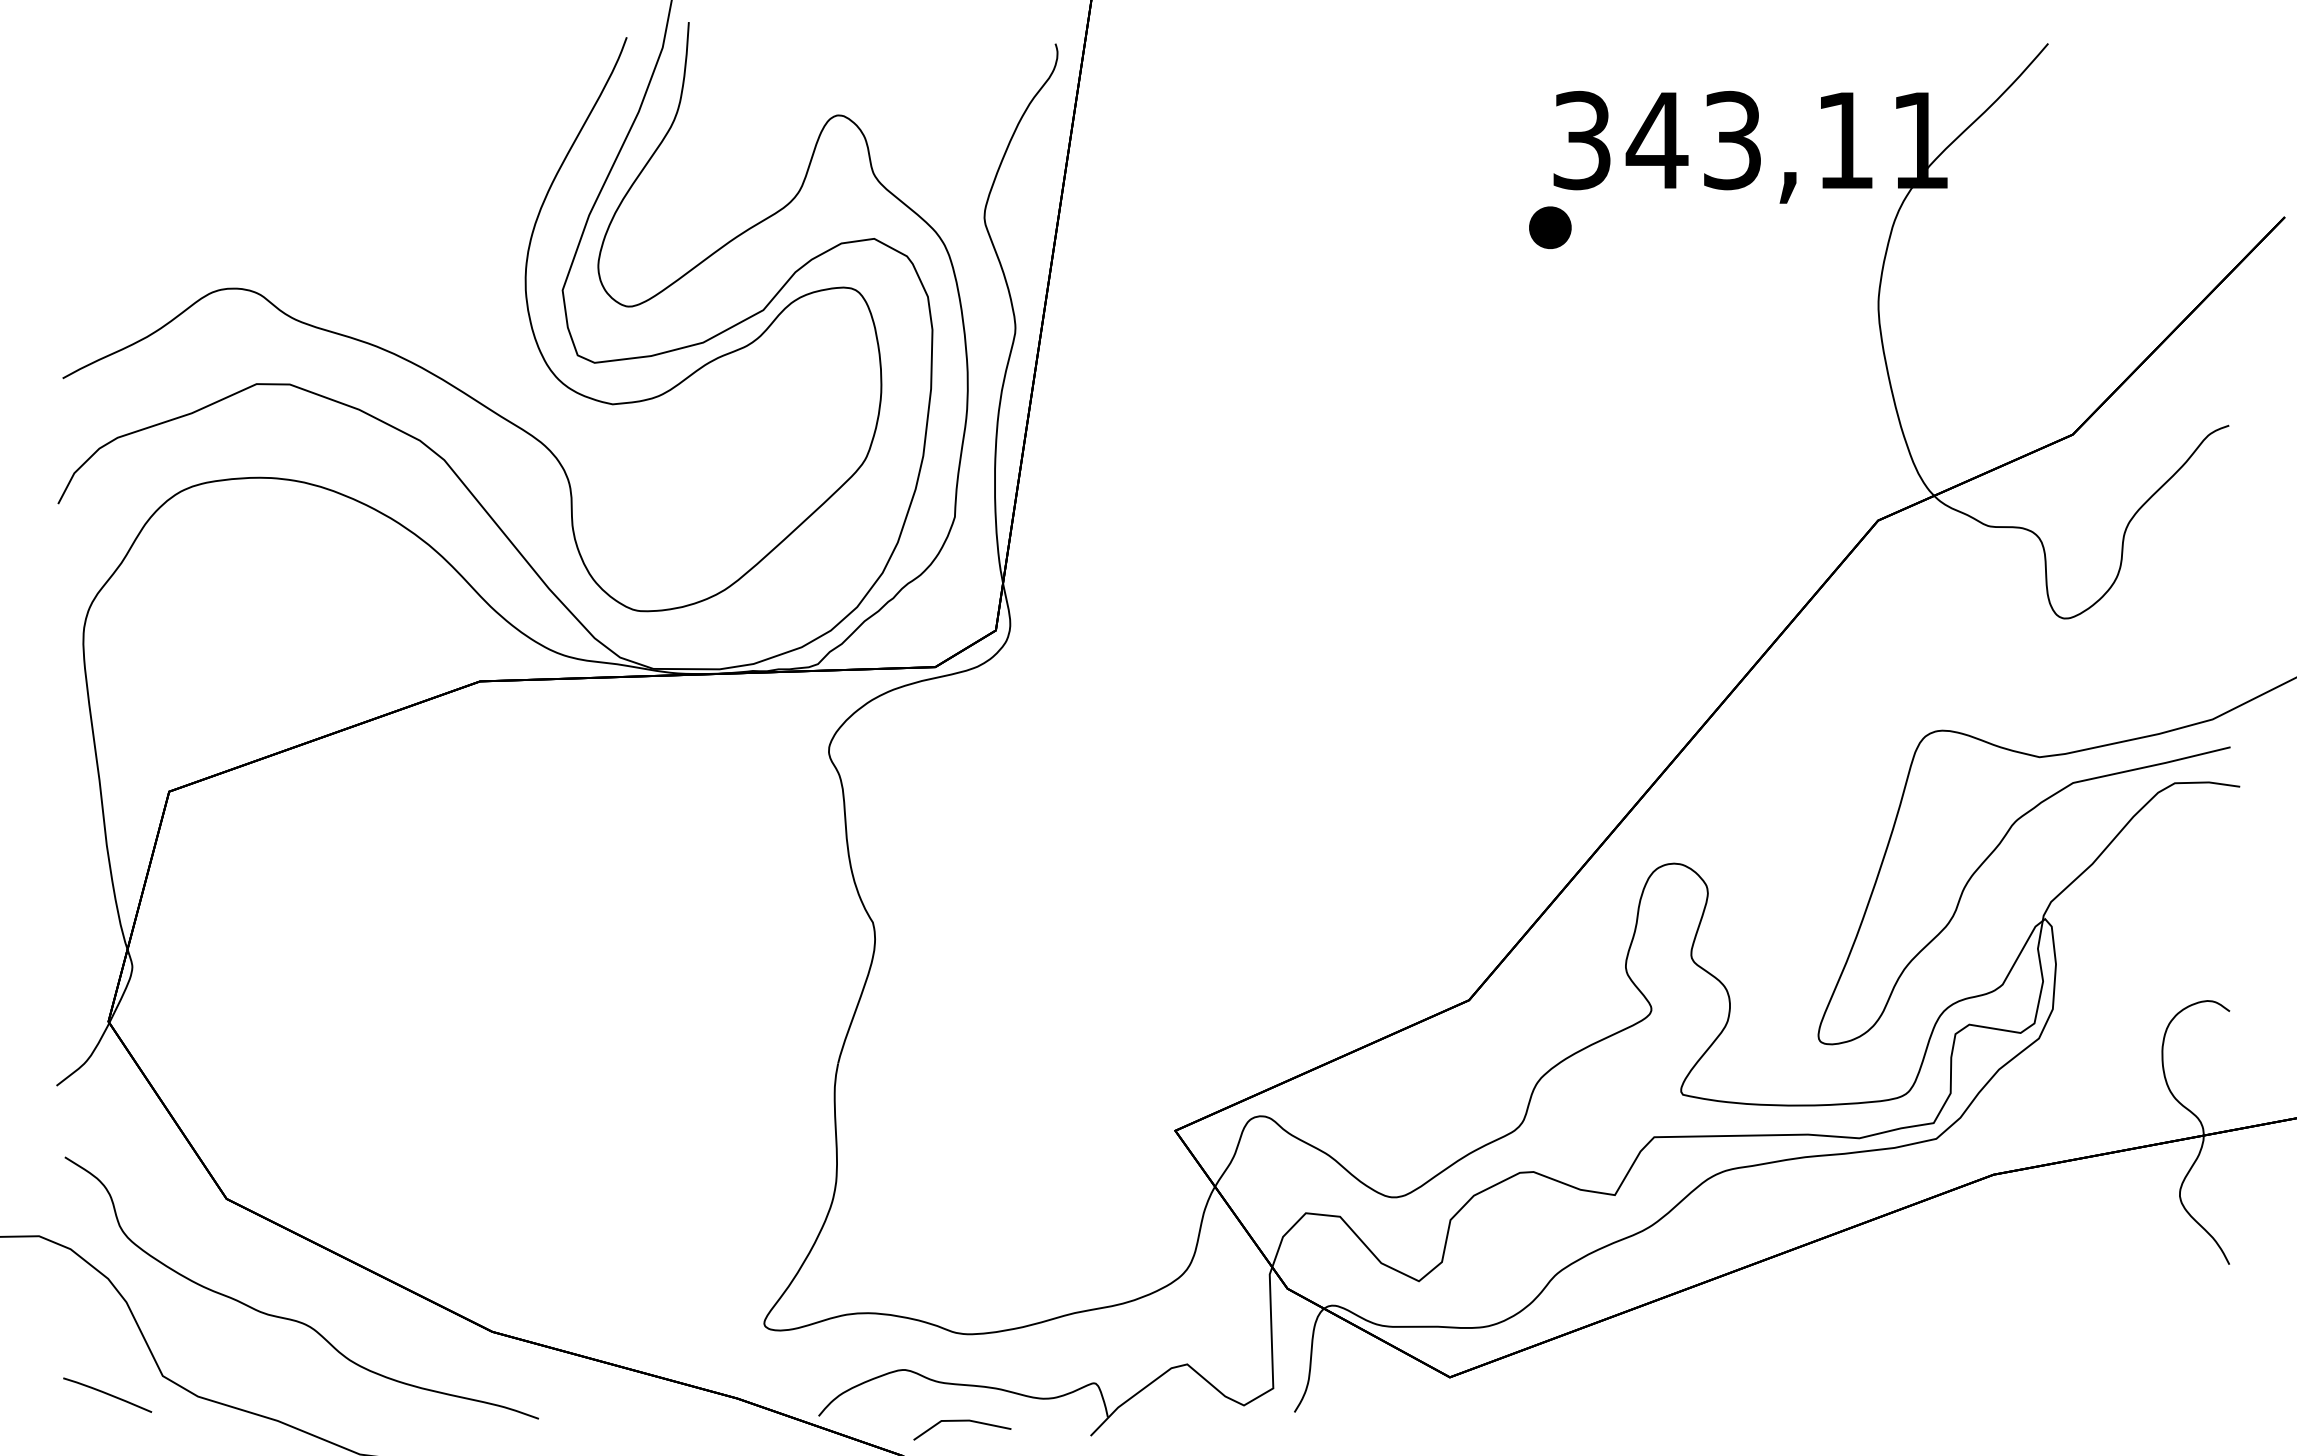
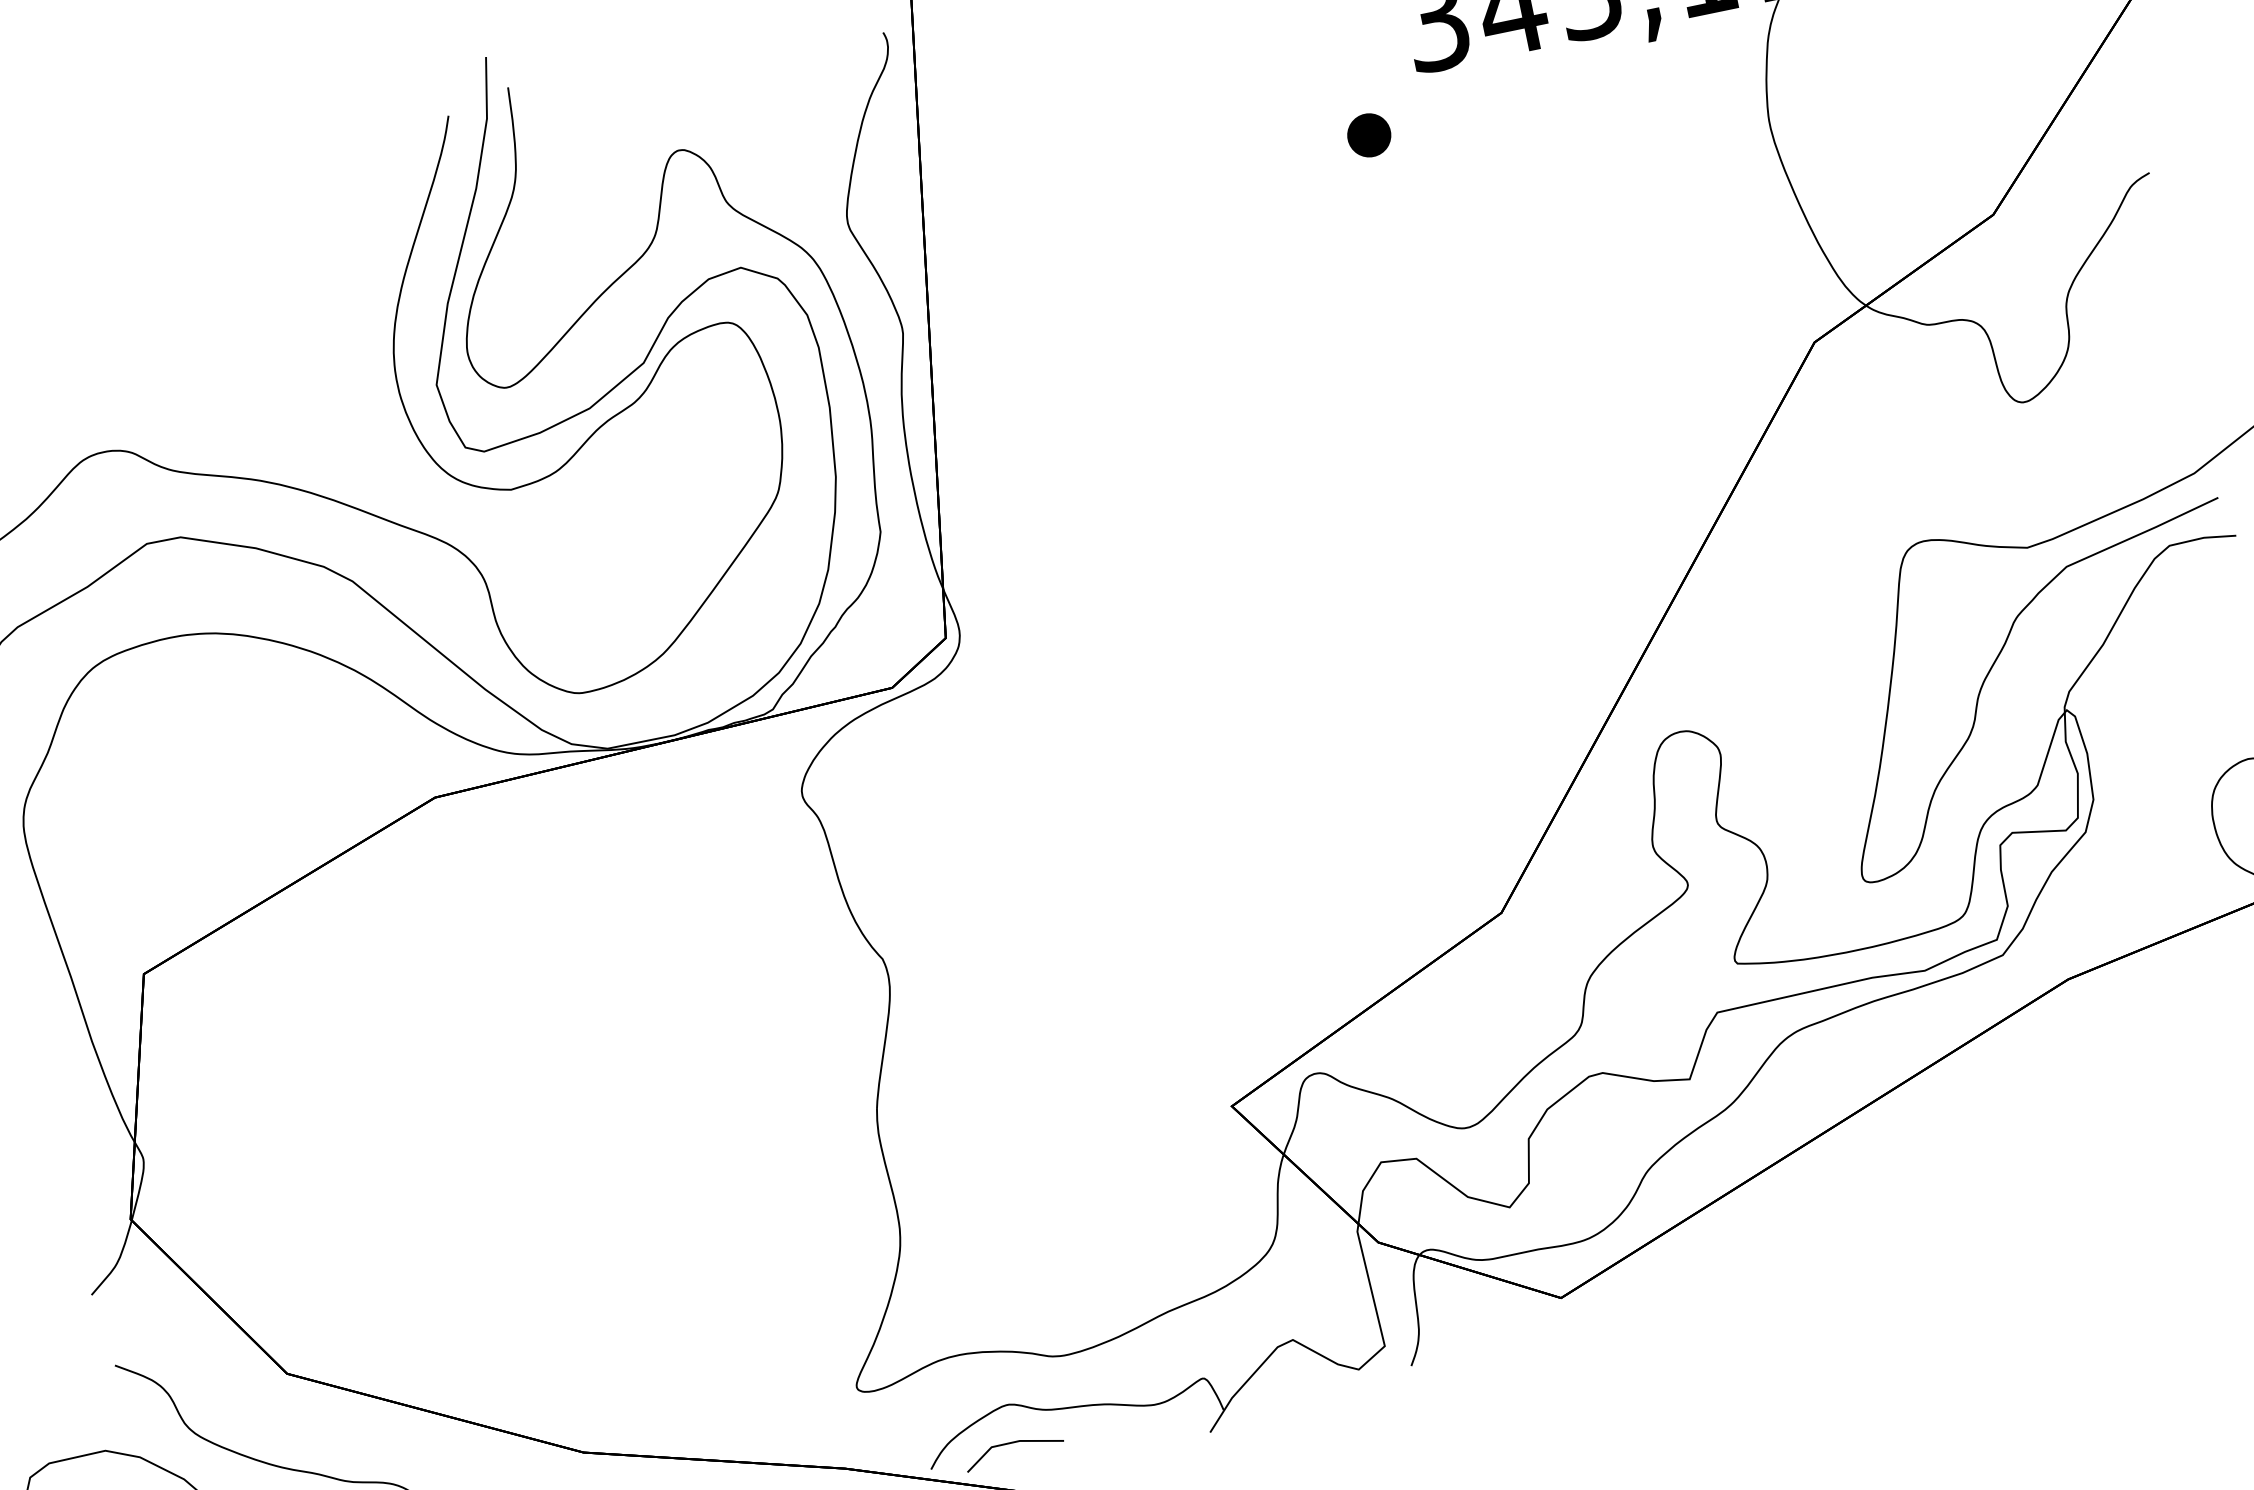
part: (1550, 227) -> (1369, 135), moved
line: (962, 1421) -> (1013, 1443), moved

